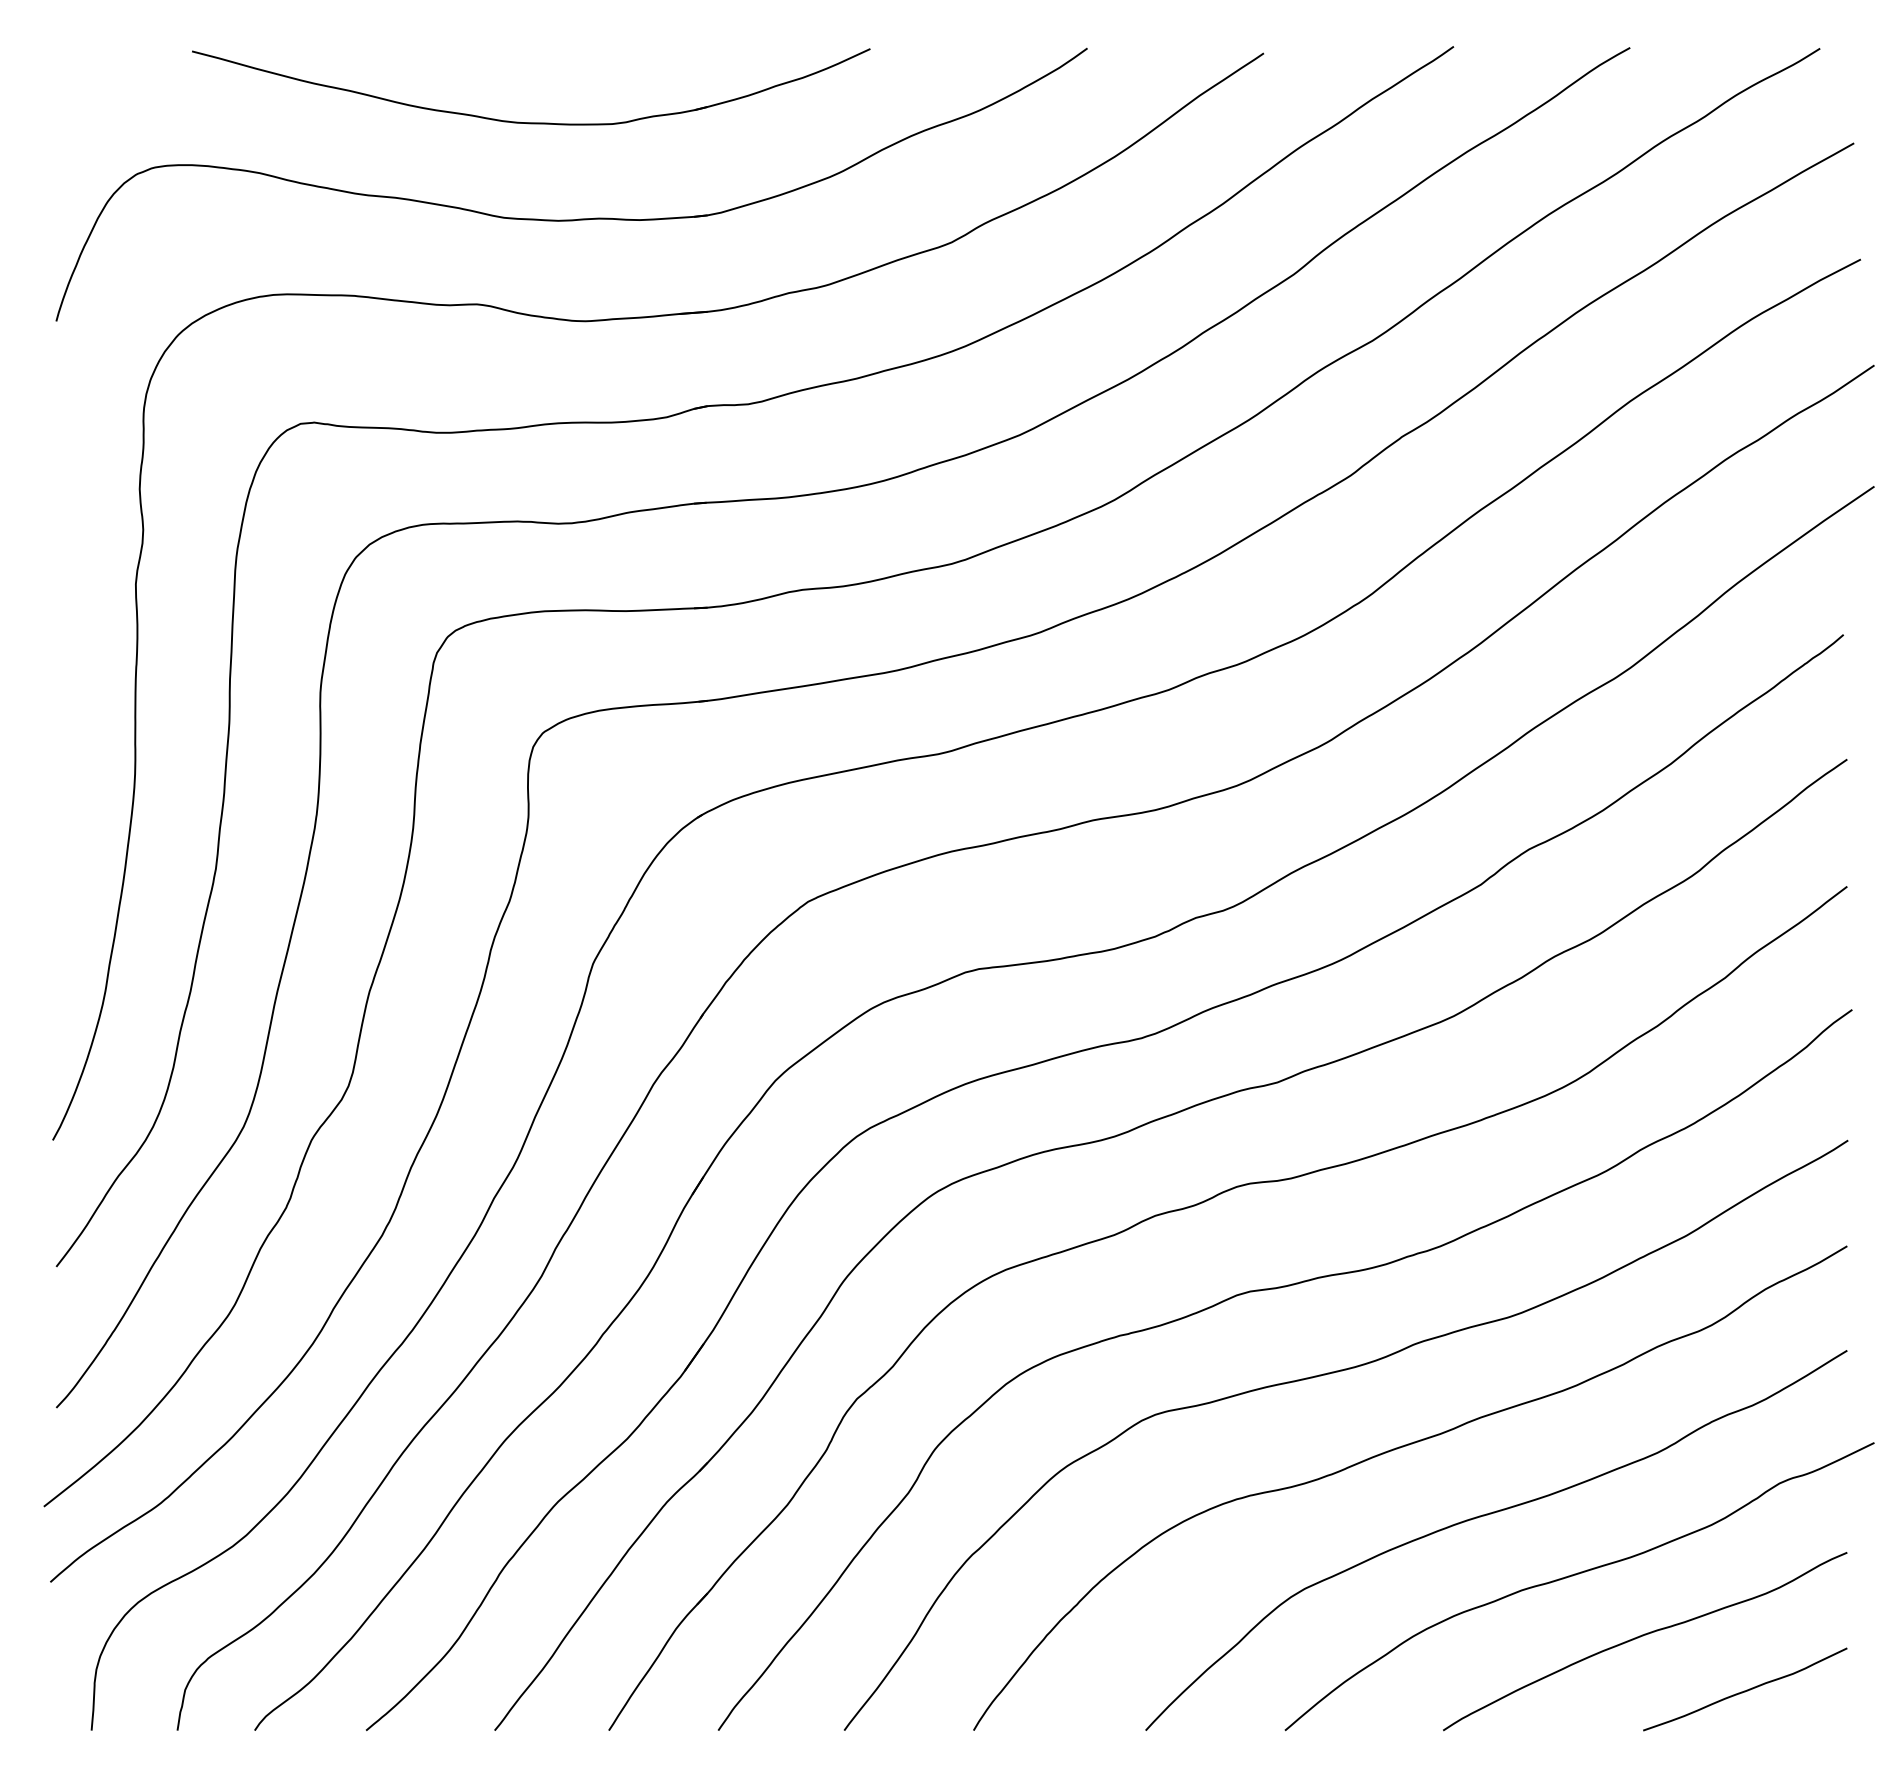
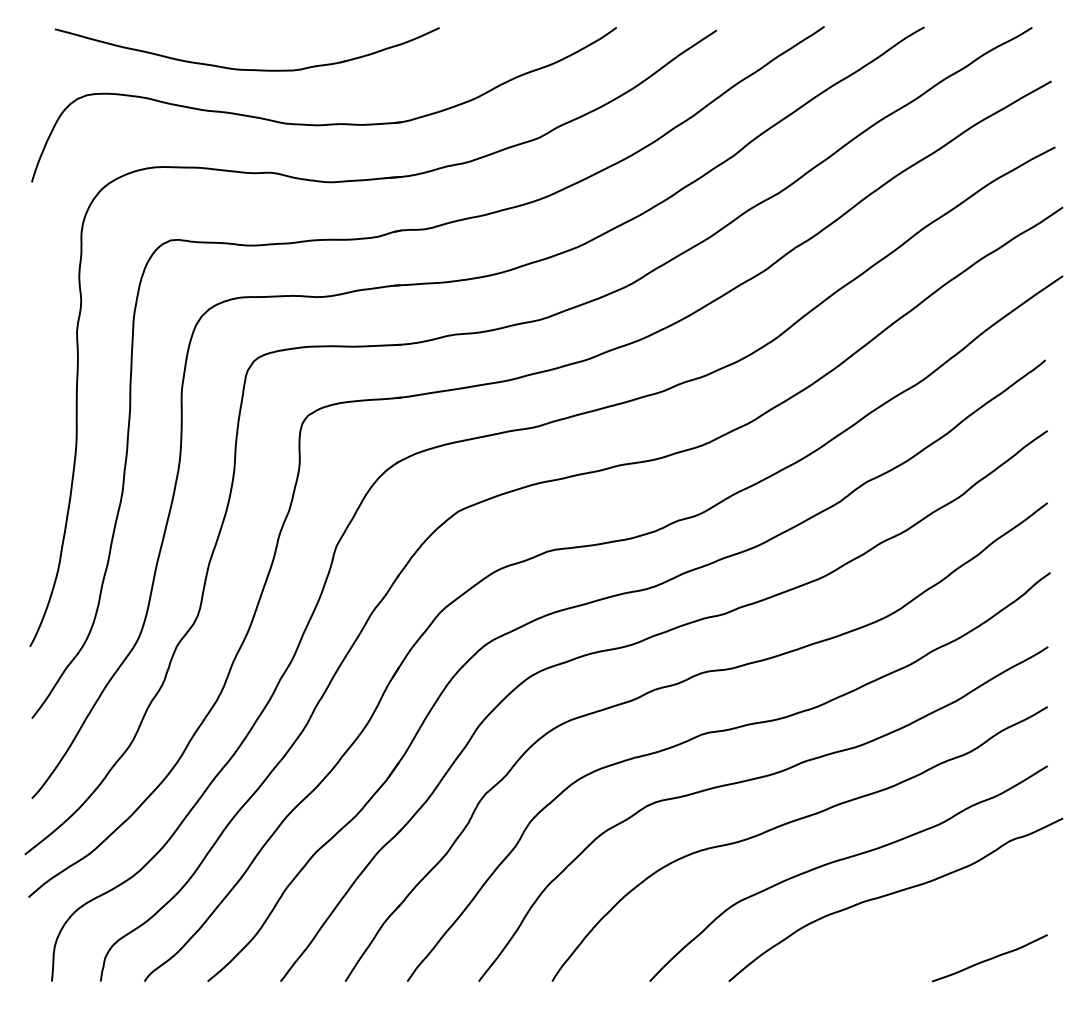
part: (522, 120) -> (242, 68), moved
curve: (1640, 1638) -> (930, 929), removed

